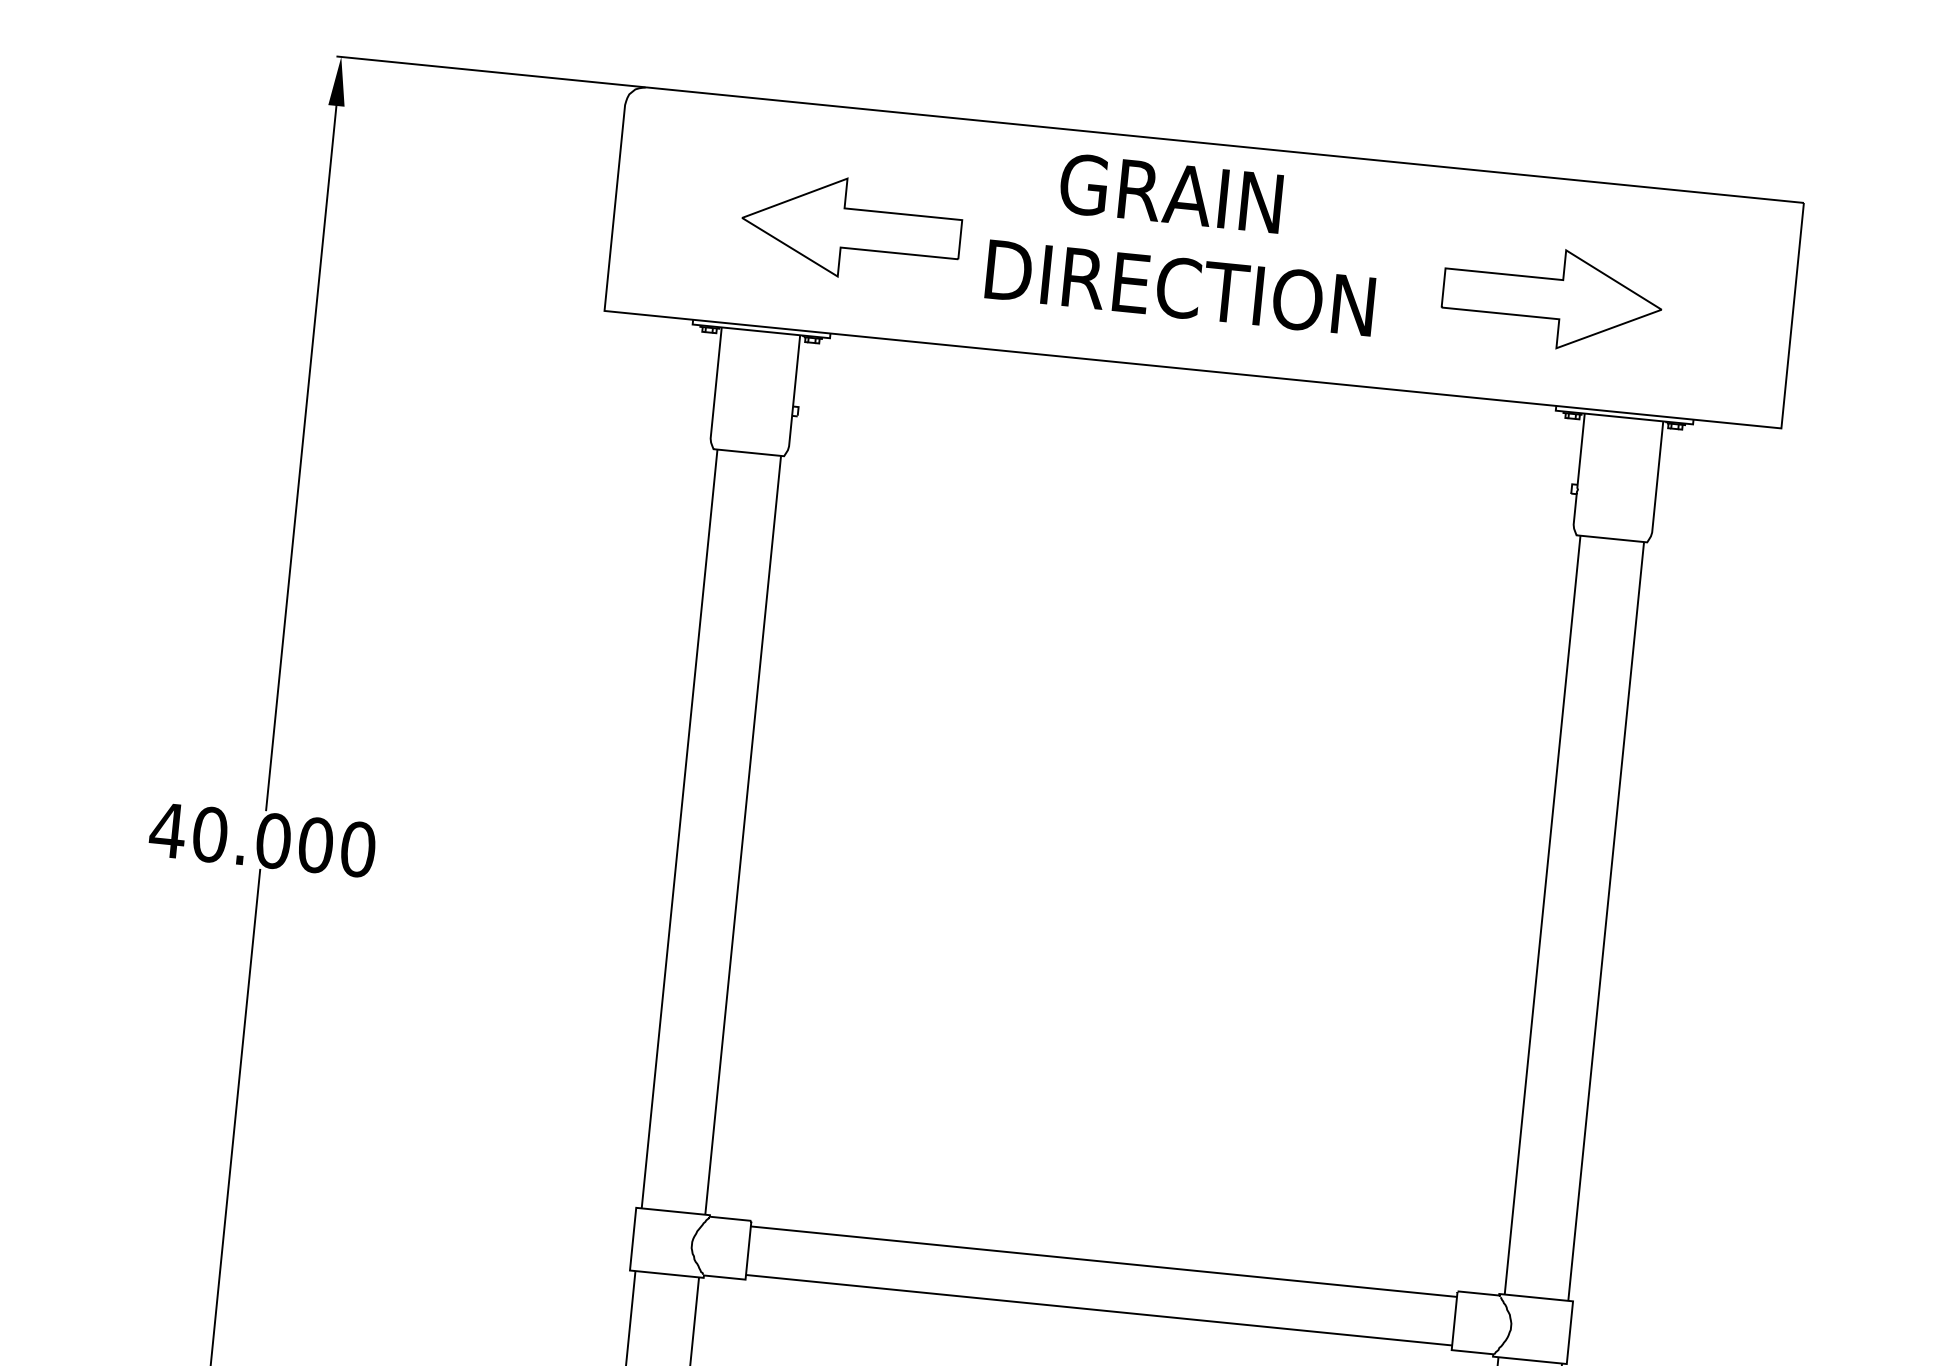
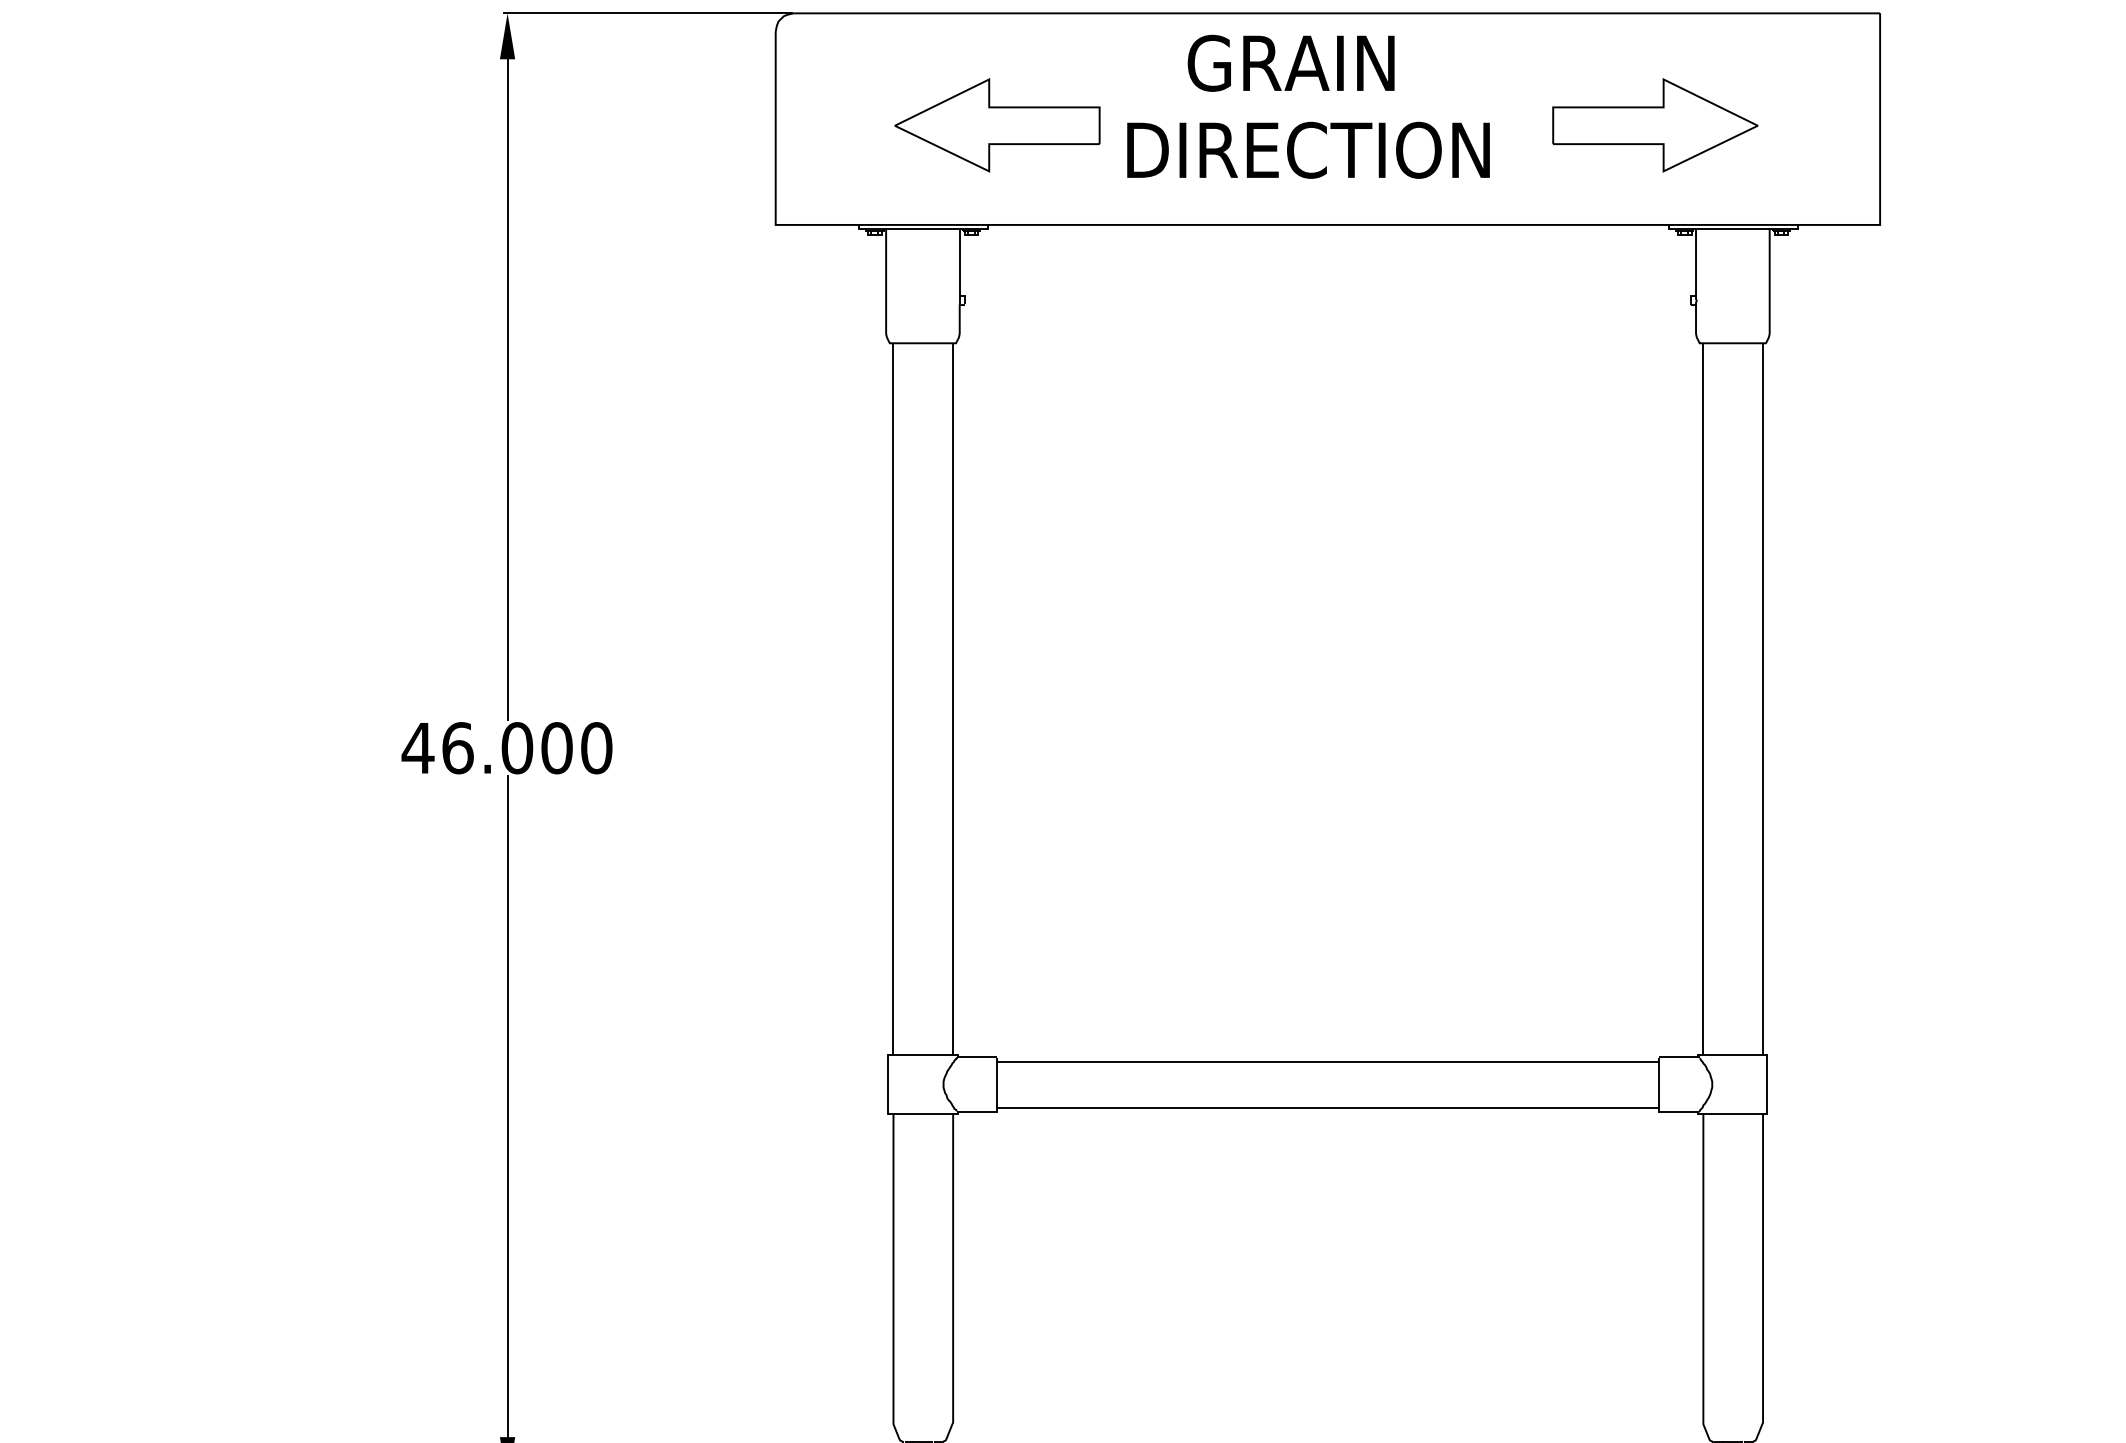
text: (209, 835) -> (457, 748), 40.000 -> 46.000

